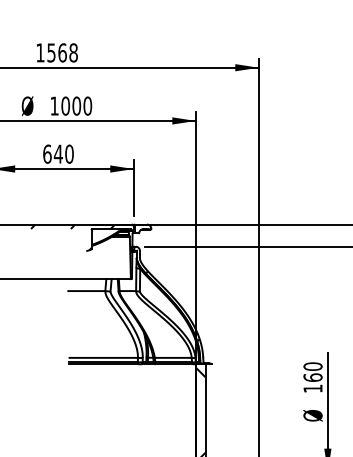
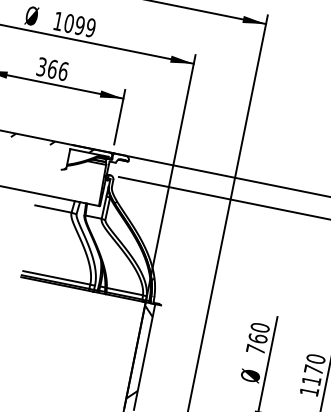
text: (81, 105) -> (84, 26), 1000 -> 1099
text: (58, 153) -> (52, 68), 640 -> 366
text: (312, 388) -> (255, 349), 160 -> 760

